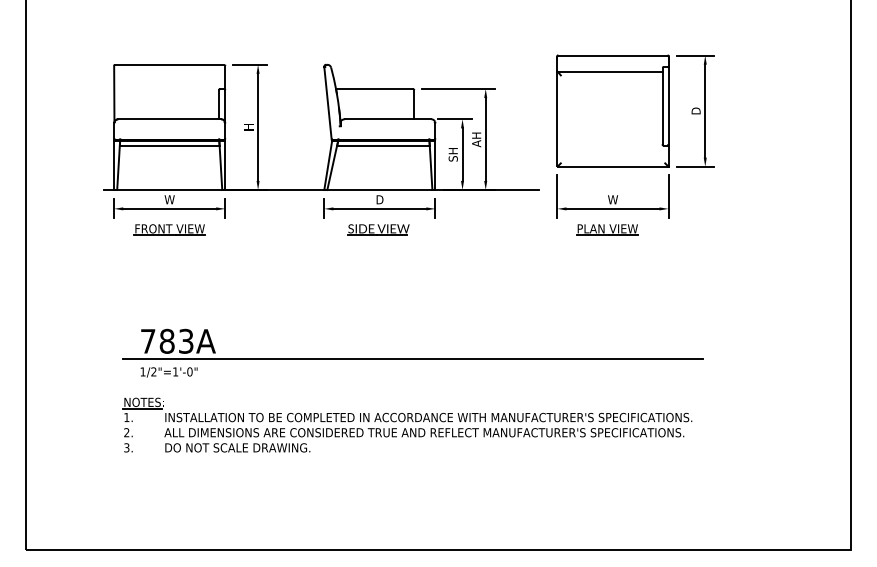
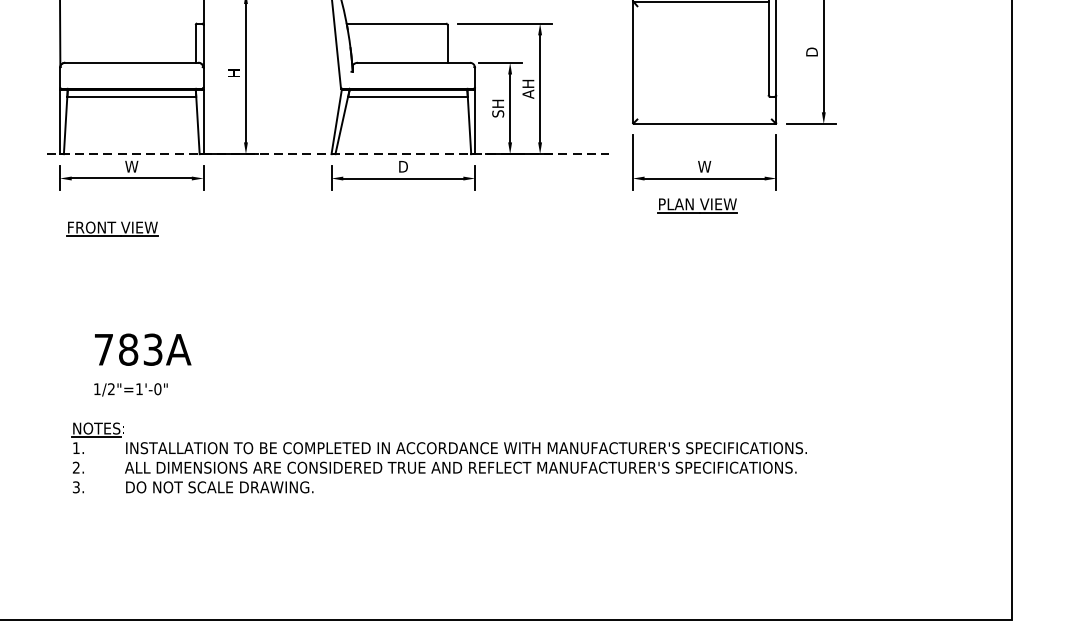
line: (321, 190) -> (327, 154), solid -> dashed
part: (169, 229) -> (112, 228), moved
part: (378, 229) -> (401, 205), removed
line: (412, 359) -> (445, 373), removed

